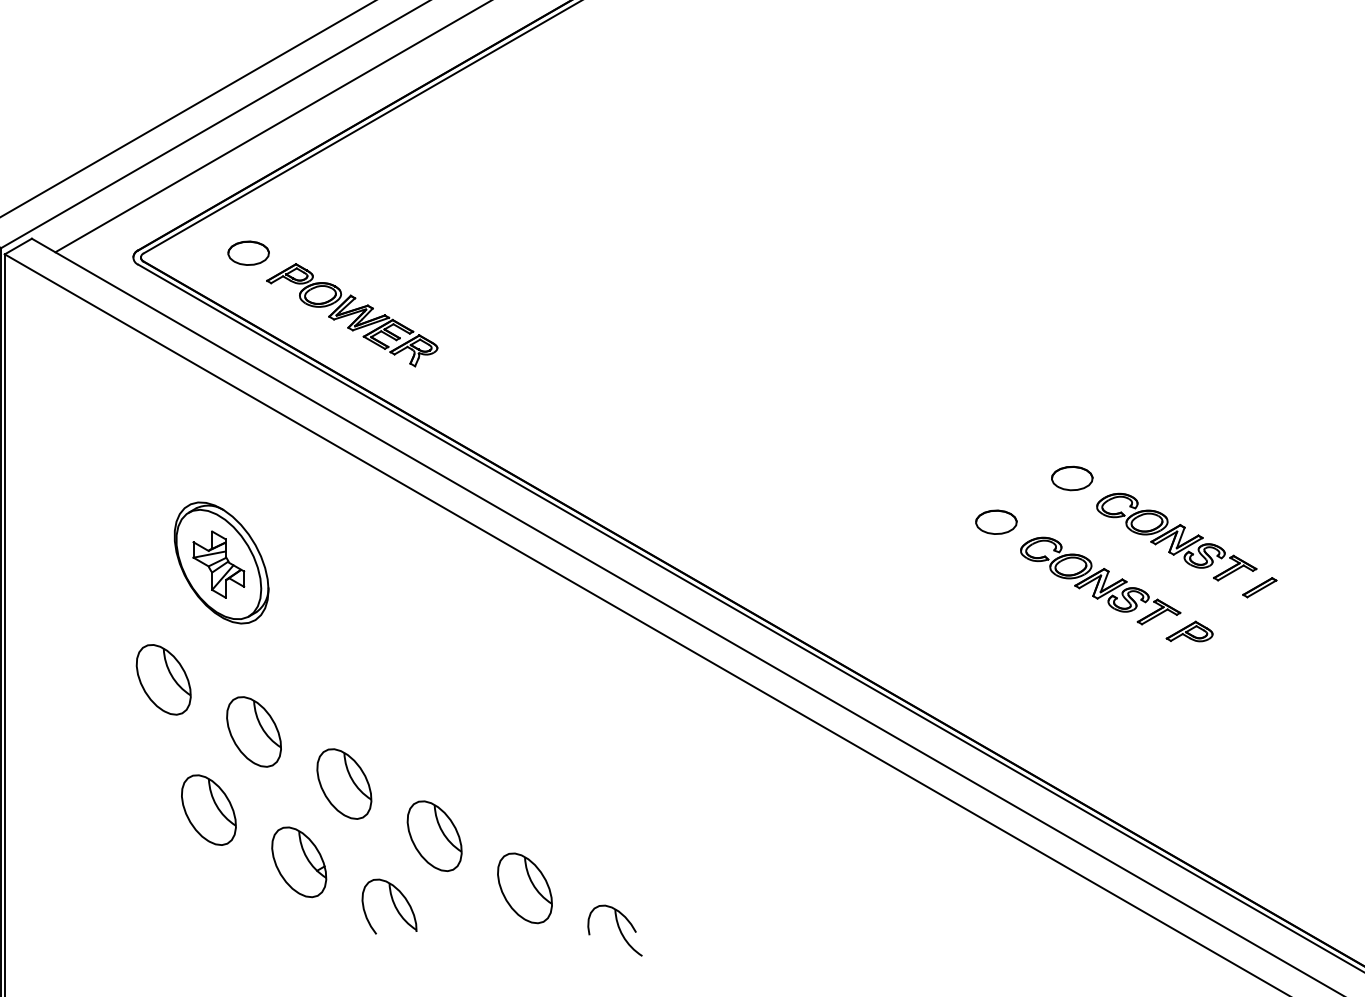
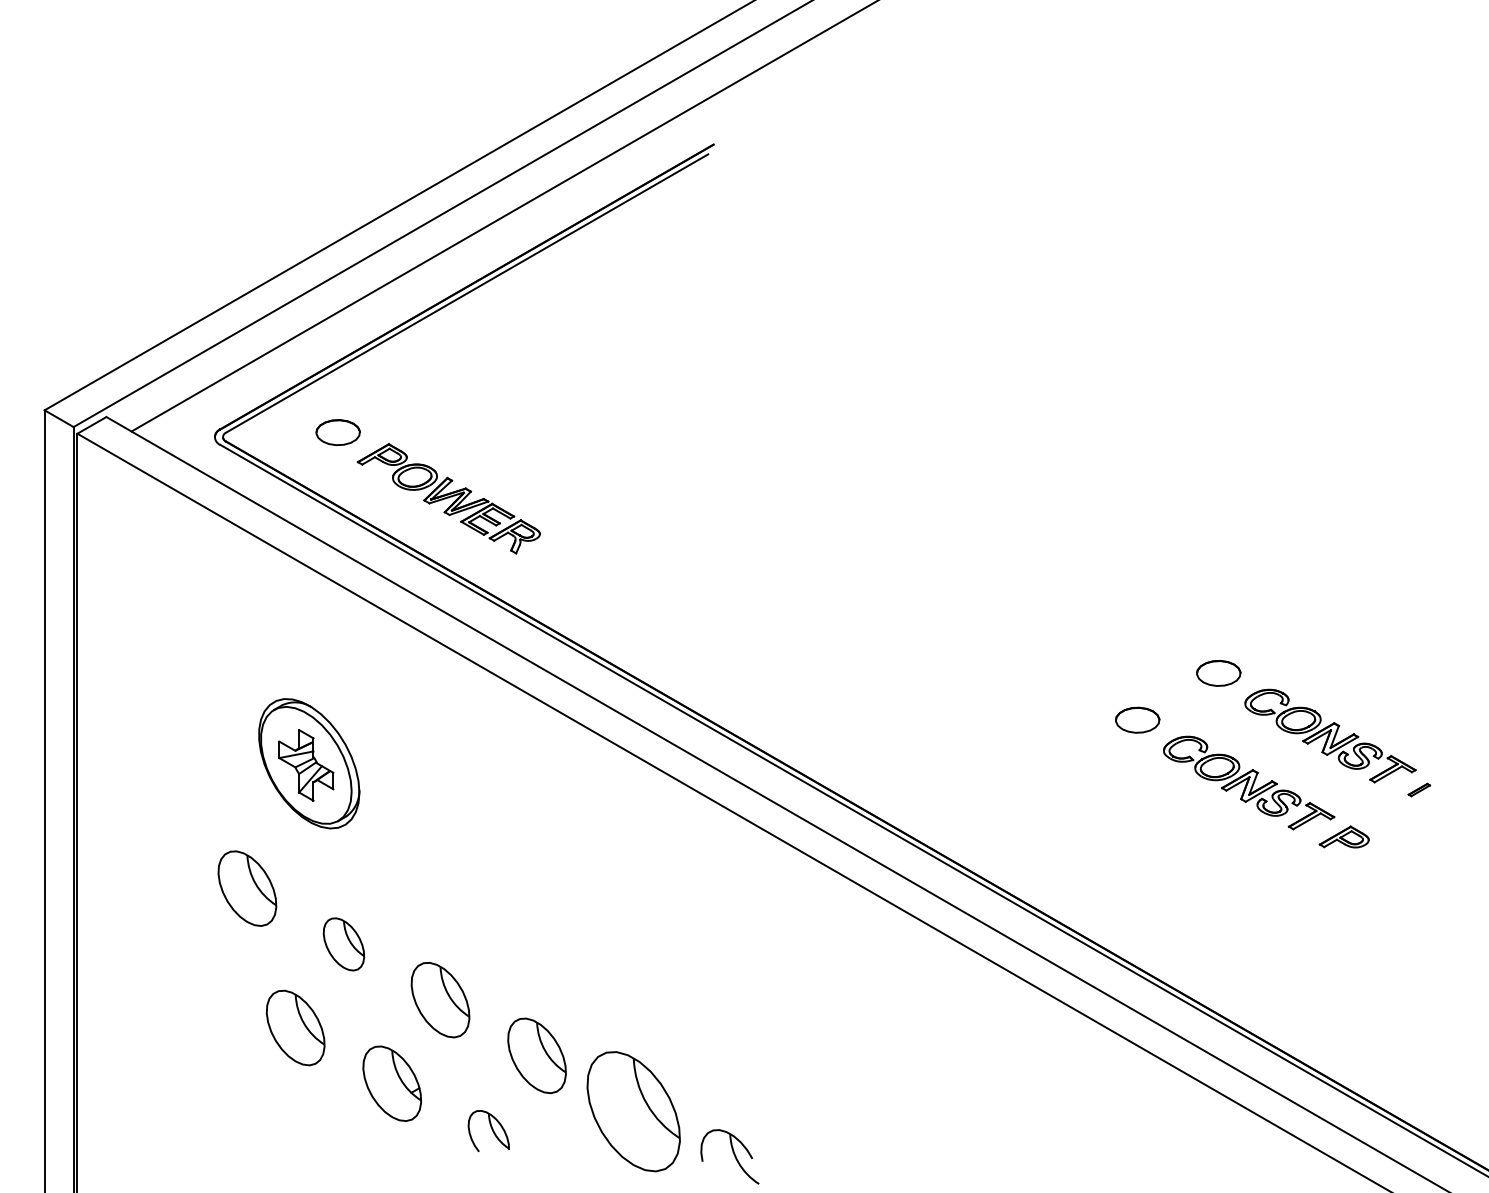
part: (1260, 587) -> (1419, 789), size x0.6
part: (253, 732) -> (343, 944), size x0.7
part: (524, 888) -> (633, 1111), size x1.6
part: (389, 906) -> (488, 1130), size x0.7

